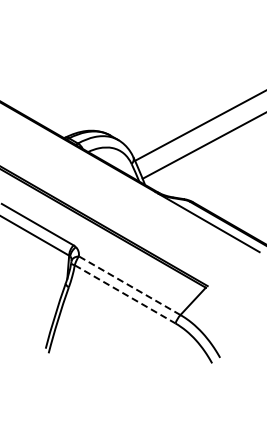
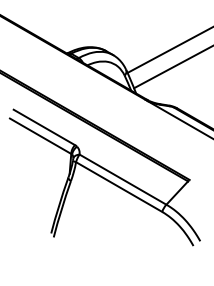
line: (129, 285) -> (122, 179), dashed -> solid
line: (125, 294) -> (119, 187), dashed -> solid

